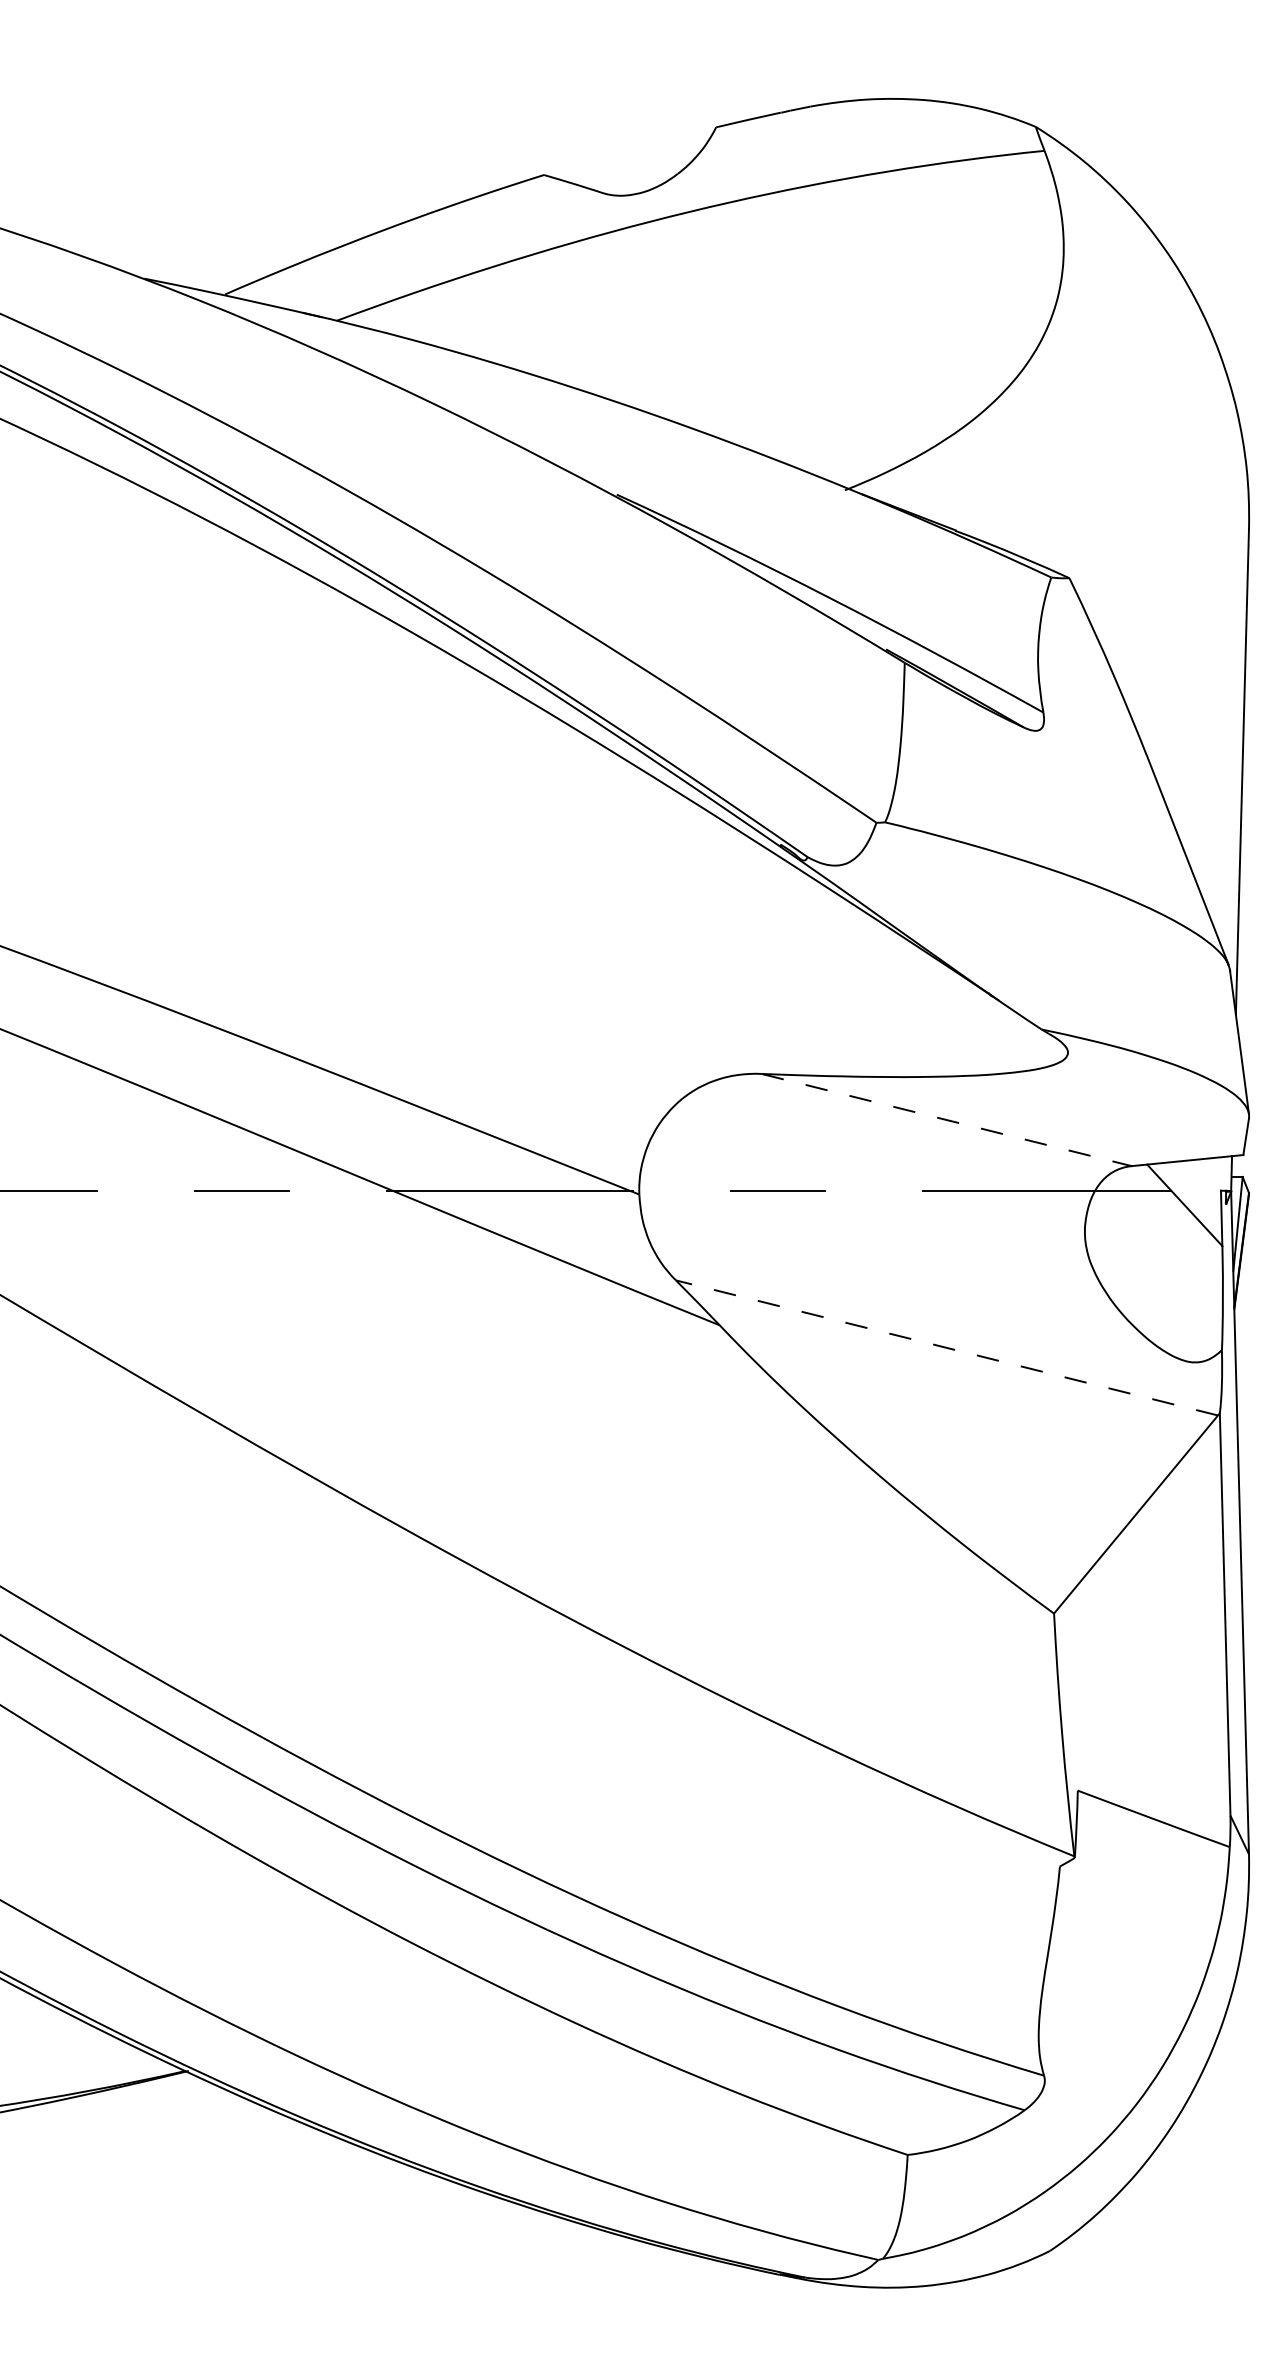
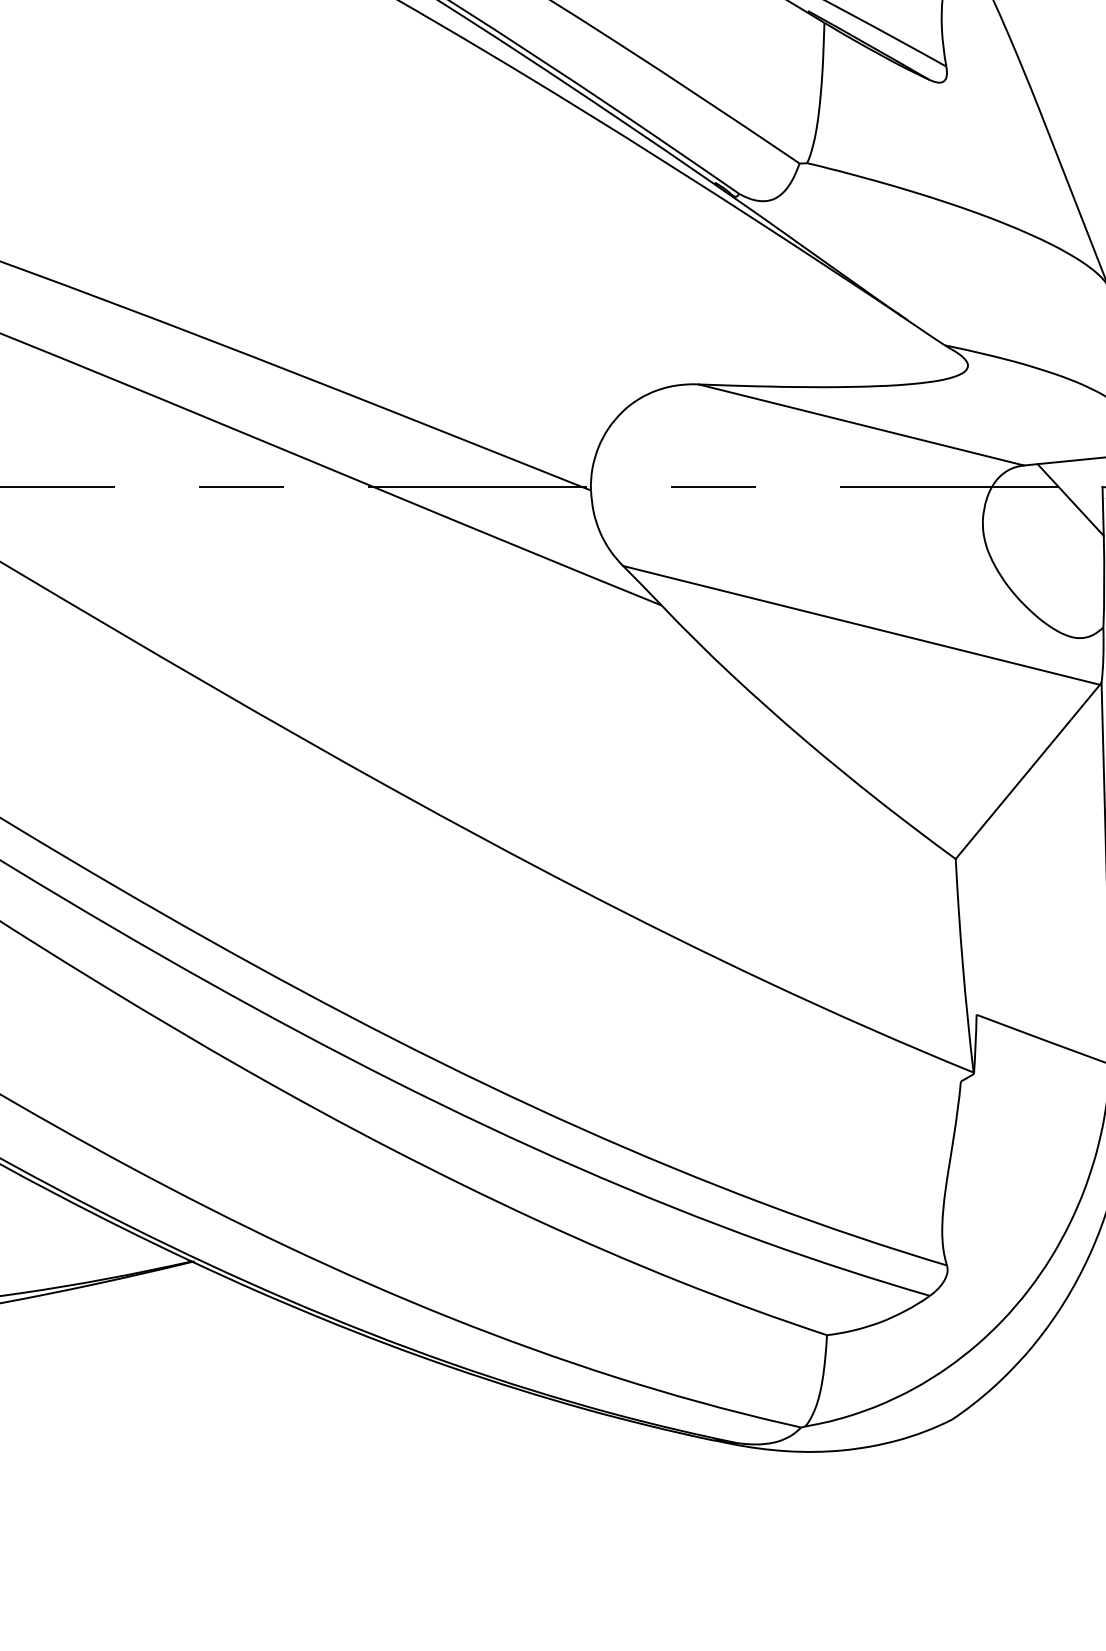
line: (946, 1120) -> (861, 425), dashed -> solid
line: (946, 1347) -> (861, 625), dashed -> solid

